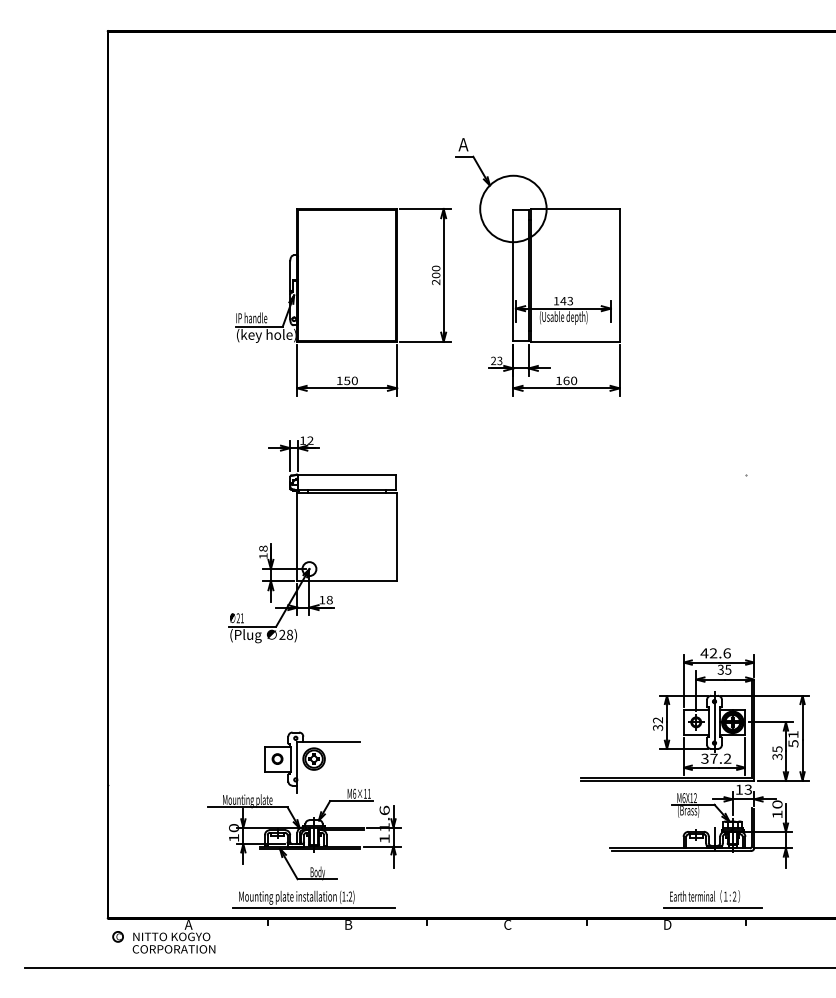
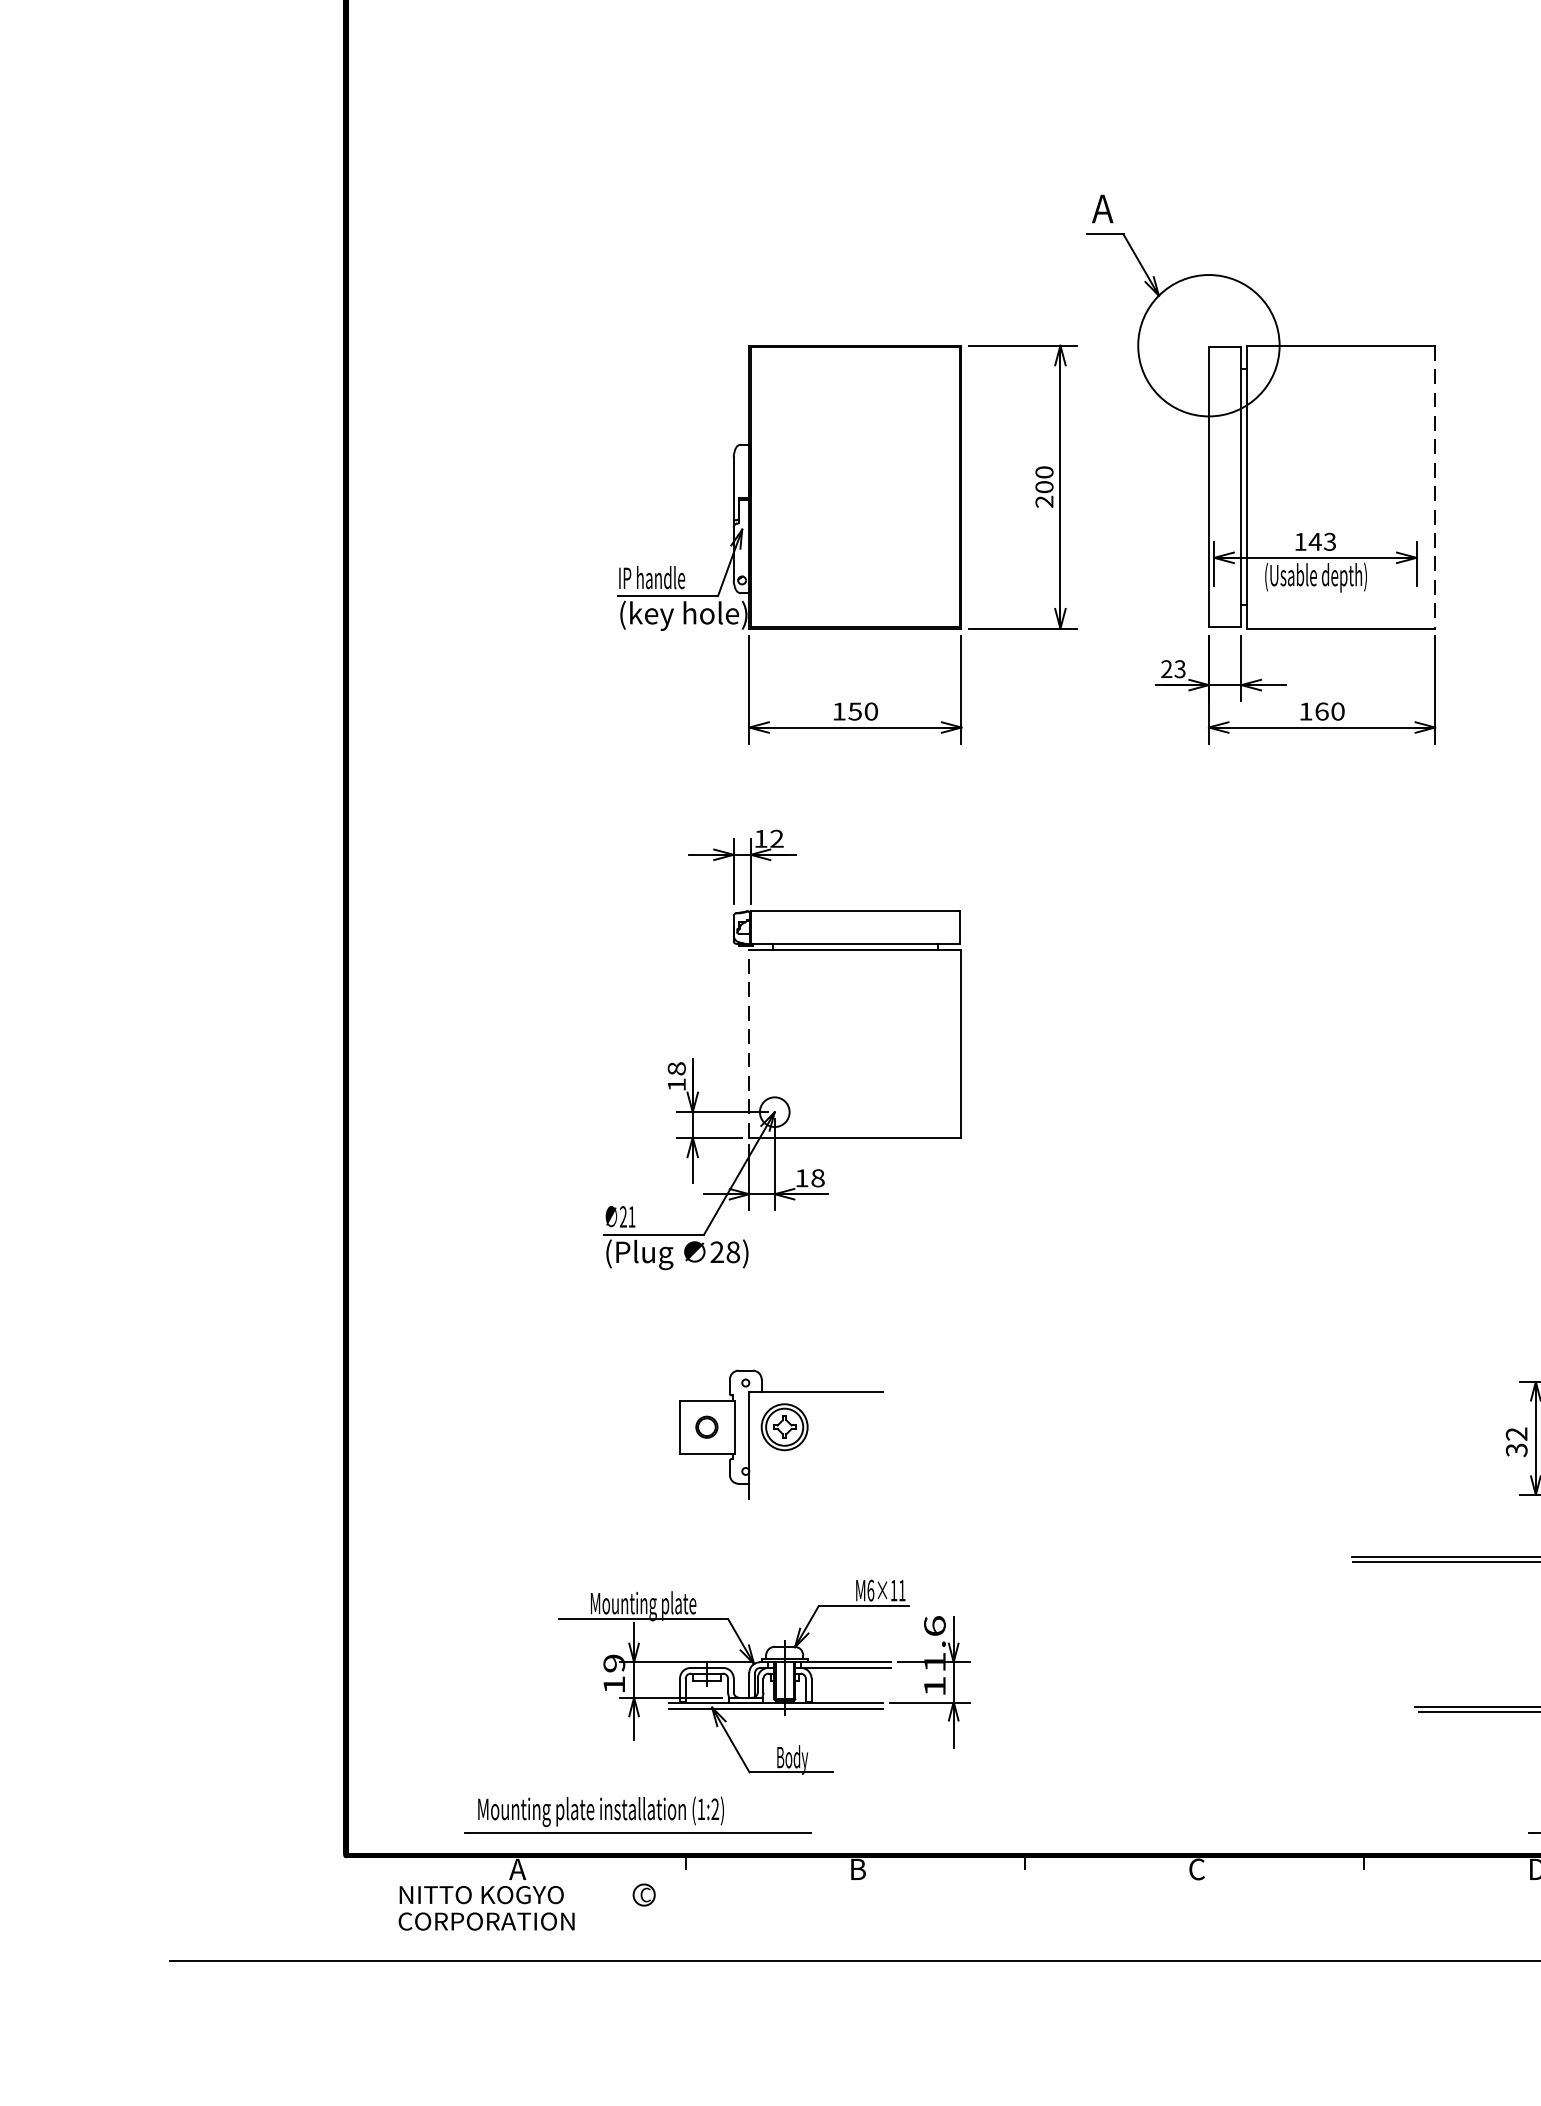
line: (619, 275) -> (1434, 487), solid -> dashed
line: (297, 536) -> (749, 1042), solid -> dashed
part: (312, 762) -> (781, 1434), moved
text: (234, 828) -> (615, 1664), 10 -> 19
part: (313, 899) -> (636, 1815), moved
part: (117, 936) -> (642, 1894), moved

